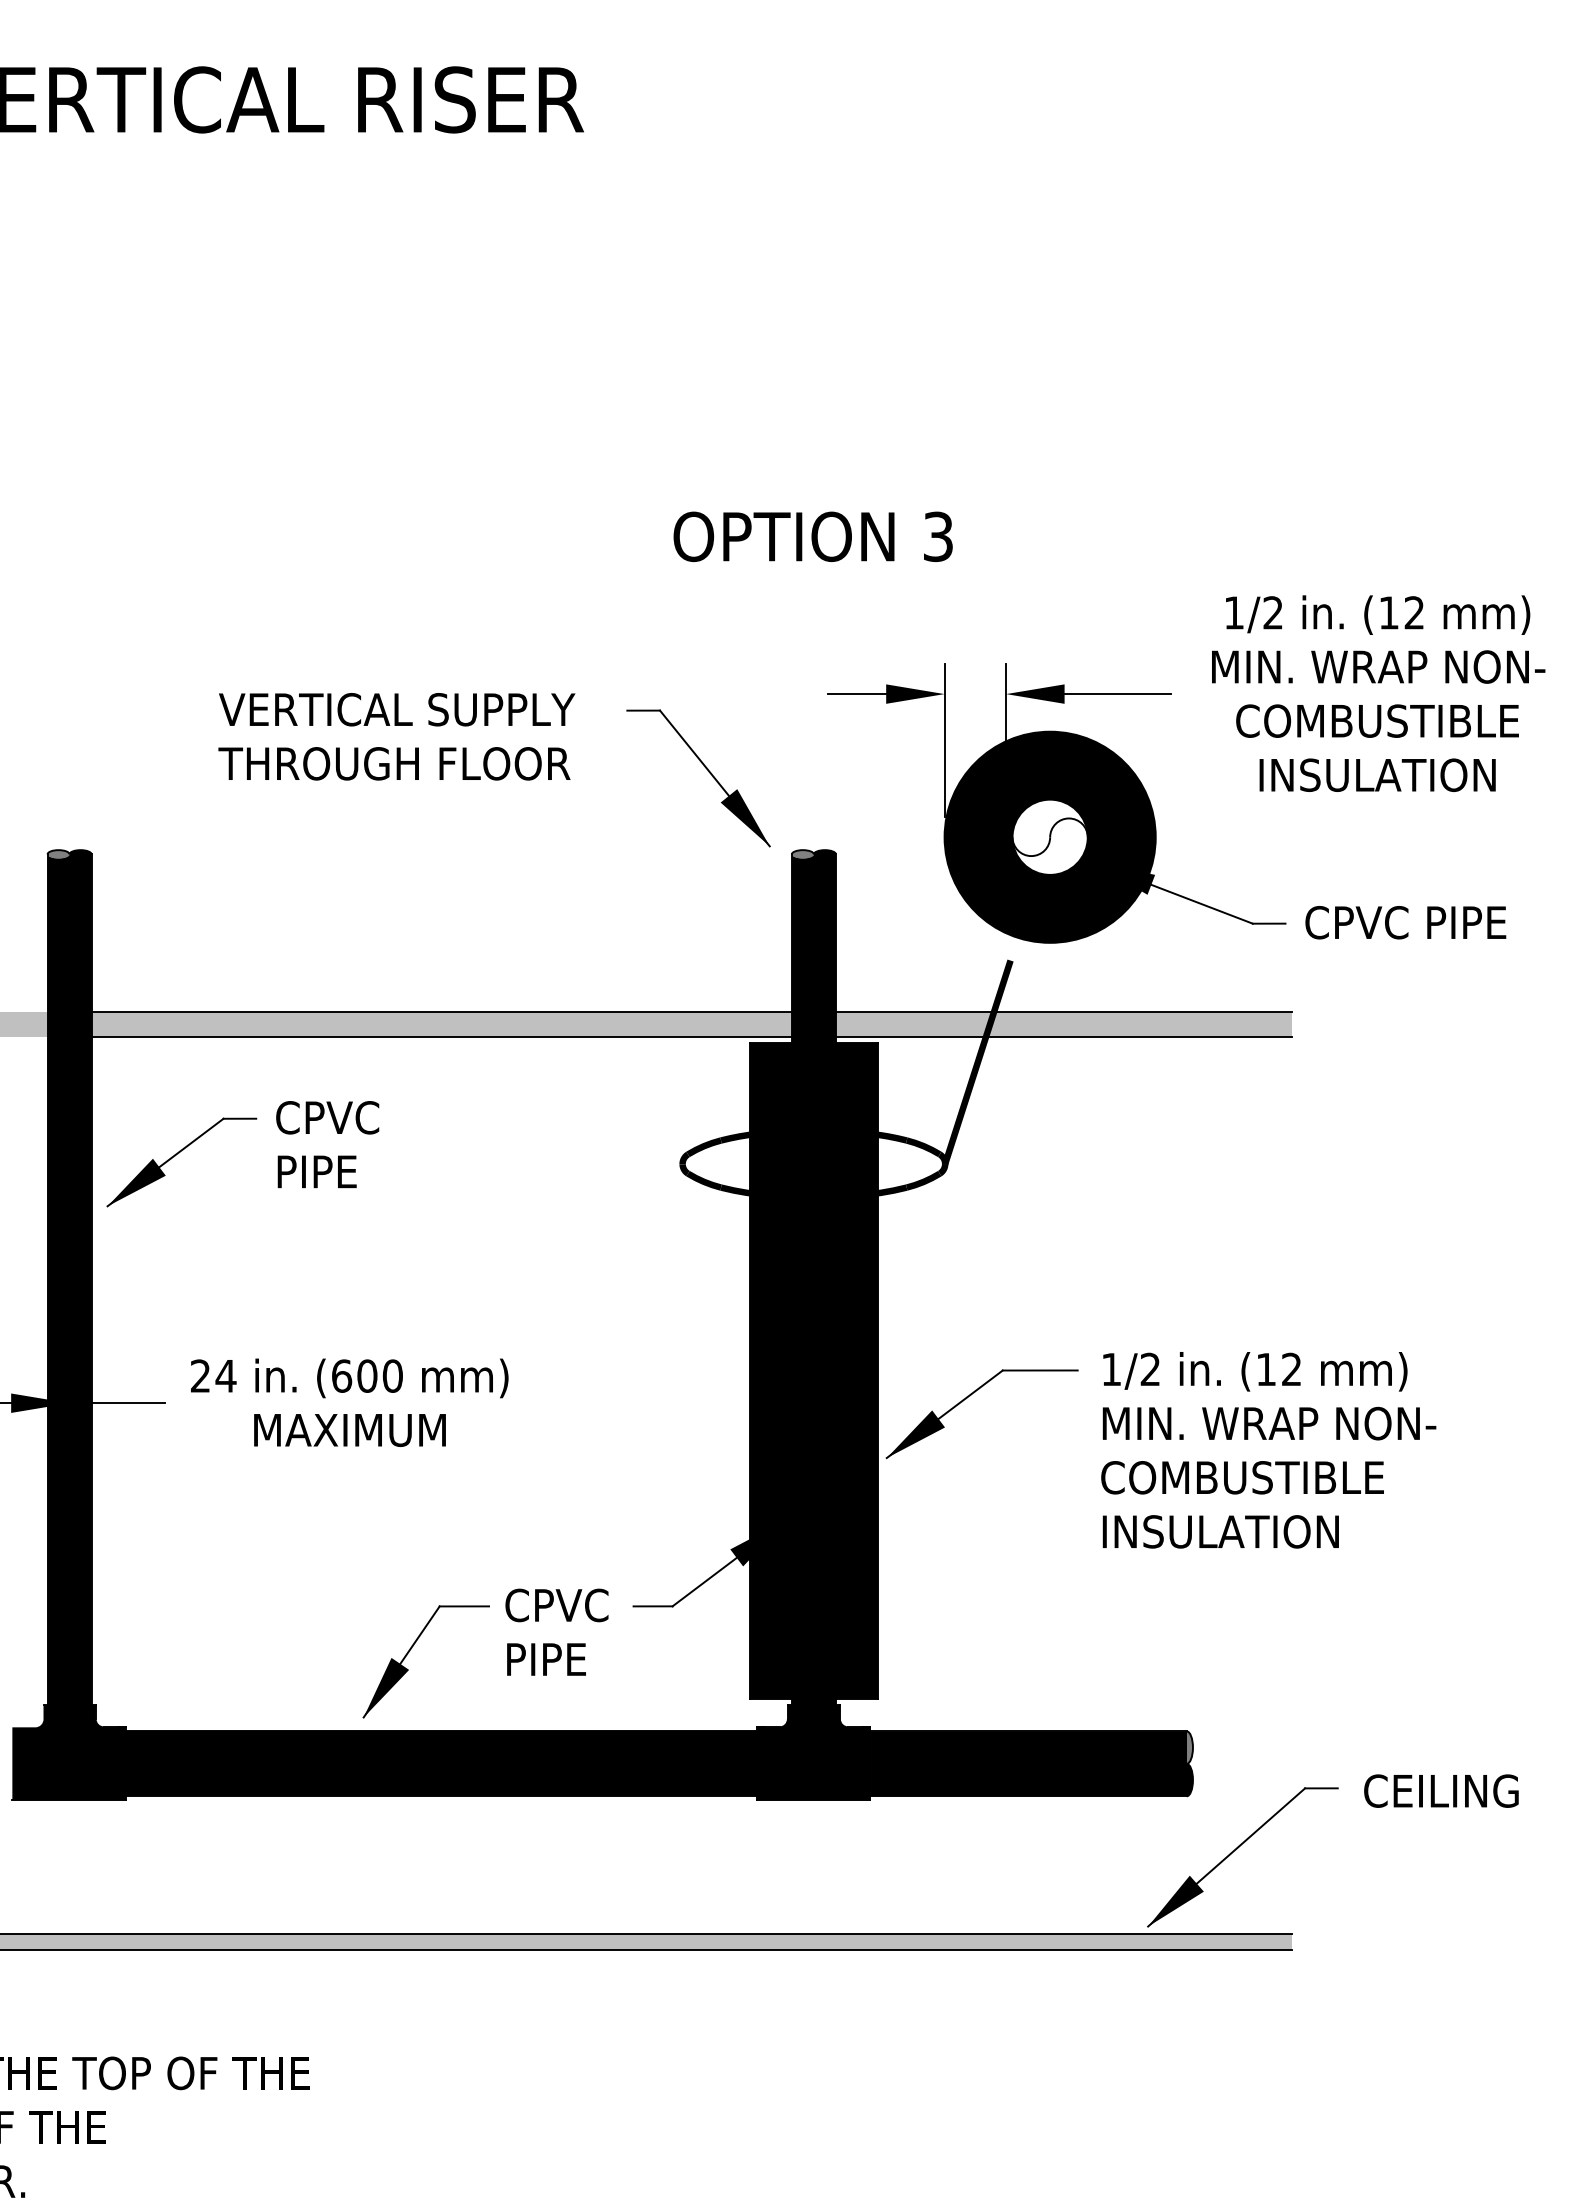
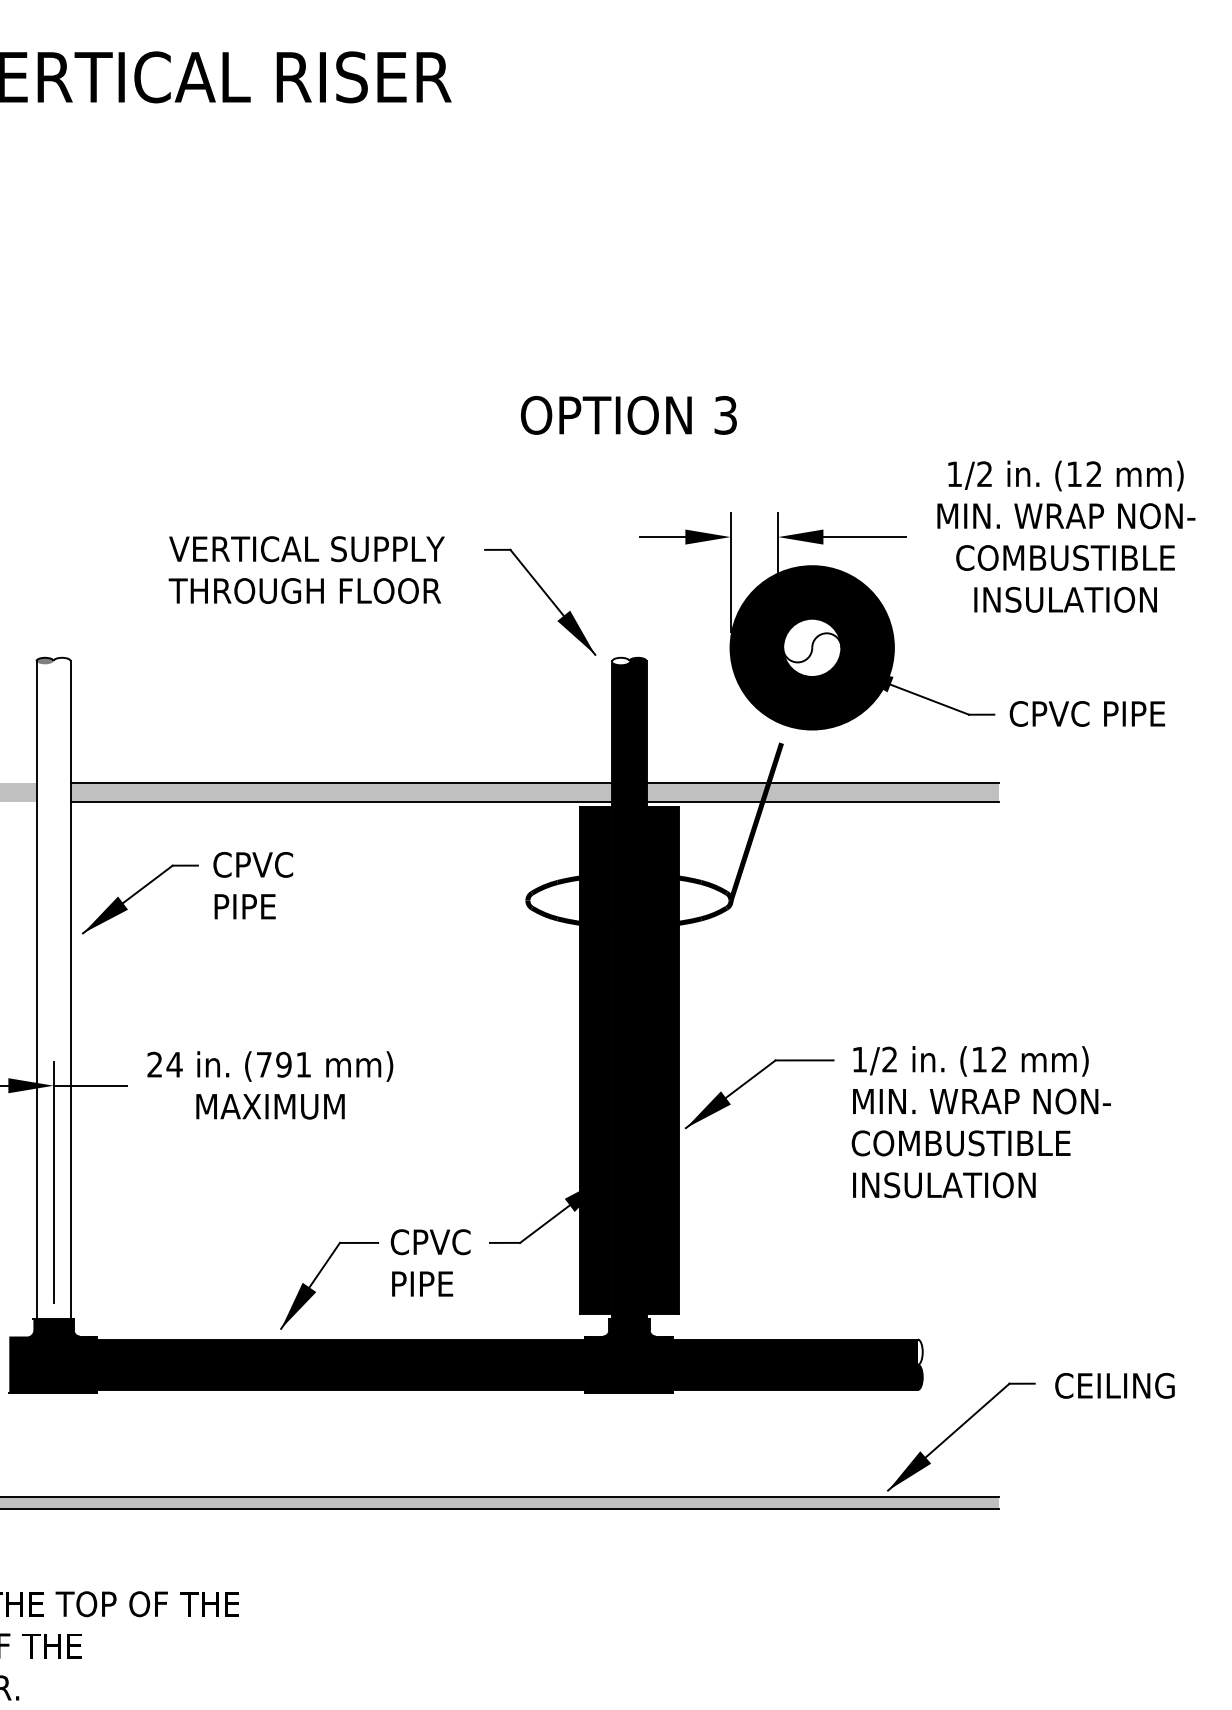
fill: (802, 854) -> (620, 661), removed
fill: (69, 1277) -> (53, 988), removed
text: (367, 1375) -> (284, 1064), (600 -> (791
fill: (1186, 1747) -> (917, 1352), removed

